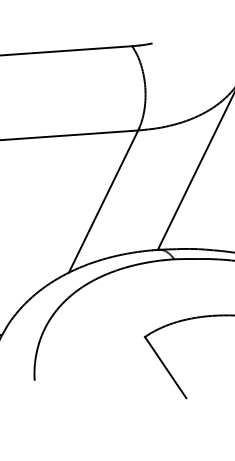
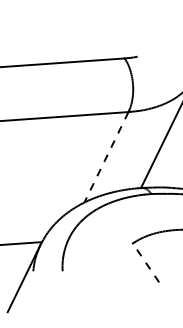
line: (103, 201) -> (106, 157), solid -> dashed
line: (164, 366) -> (145, 262), solid -> dashed

